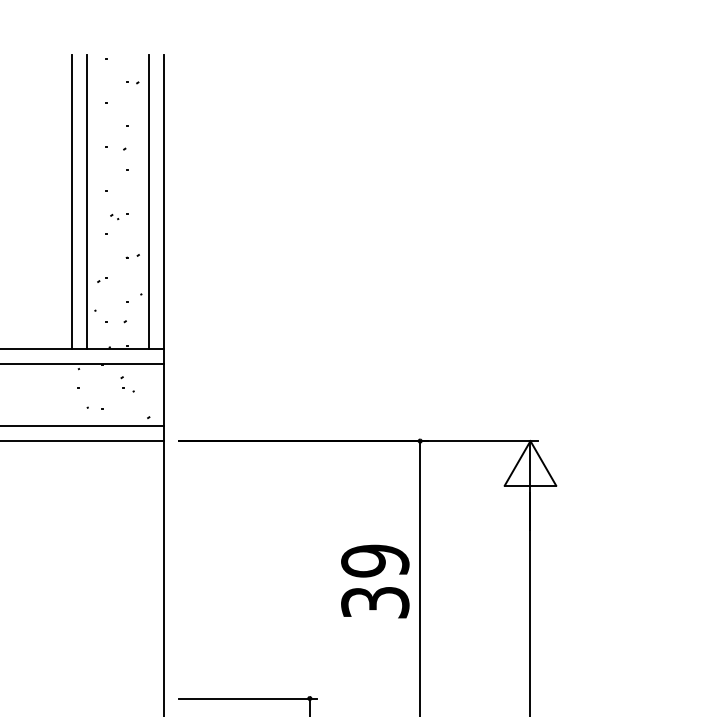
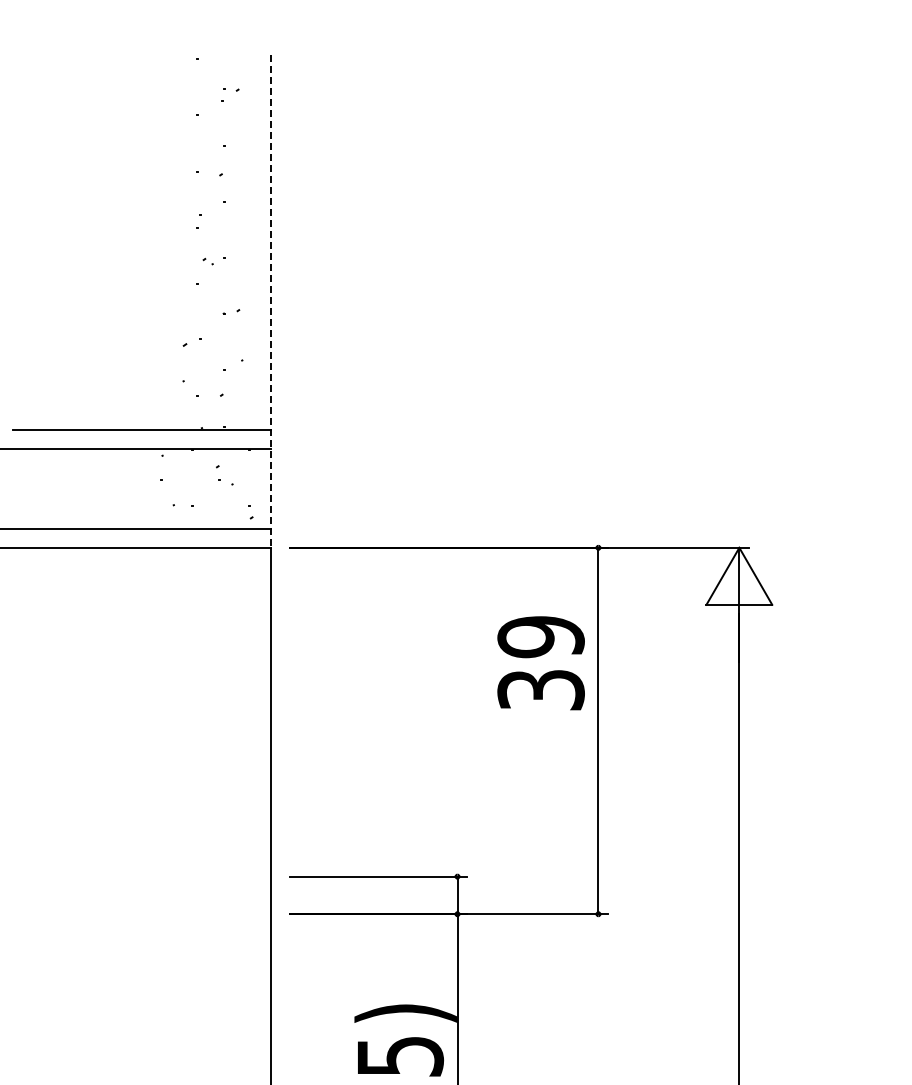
line: (71, 202) -> (153, 242), removed
line: (86, 202) -> (172, 242), removed
line: (149, 202) -> (252, 242), removed
line: (164, 248) -> (271, 301), solid -> dashed
part: (102, 280) -> (192, 342), size x1.6
text: (374, 581) -> (540, 663), moved

